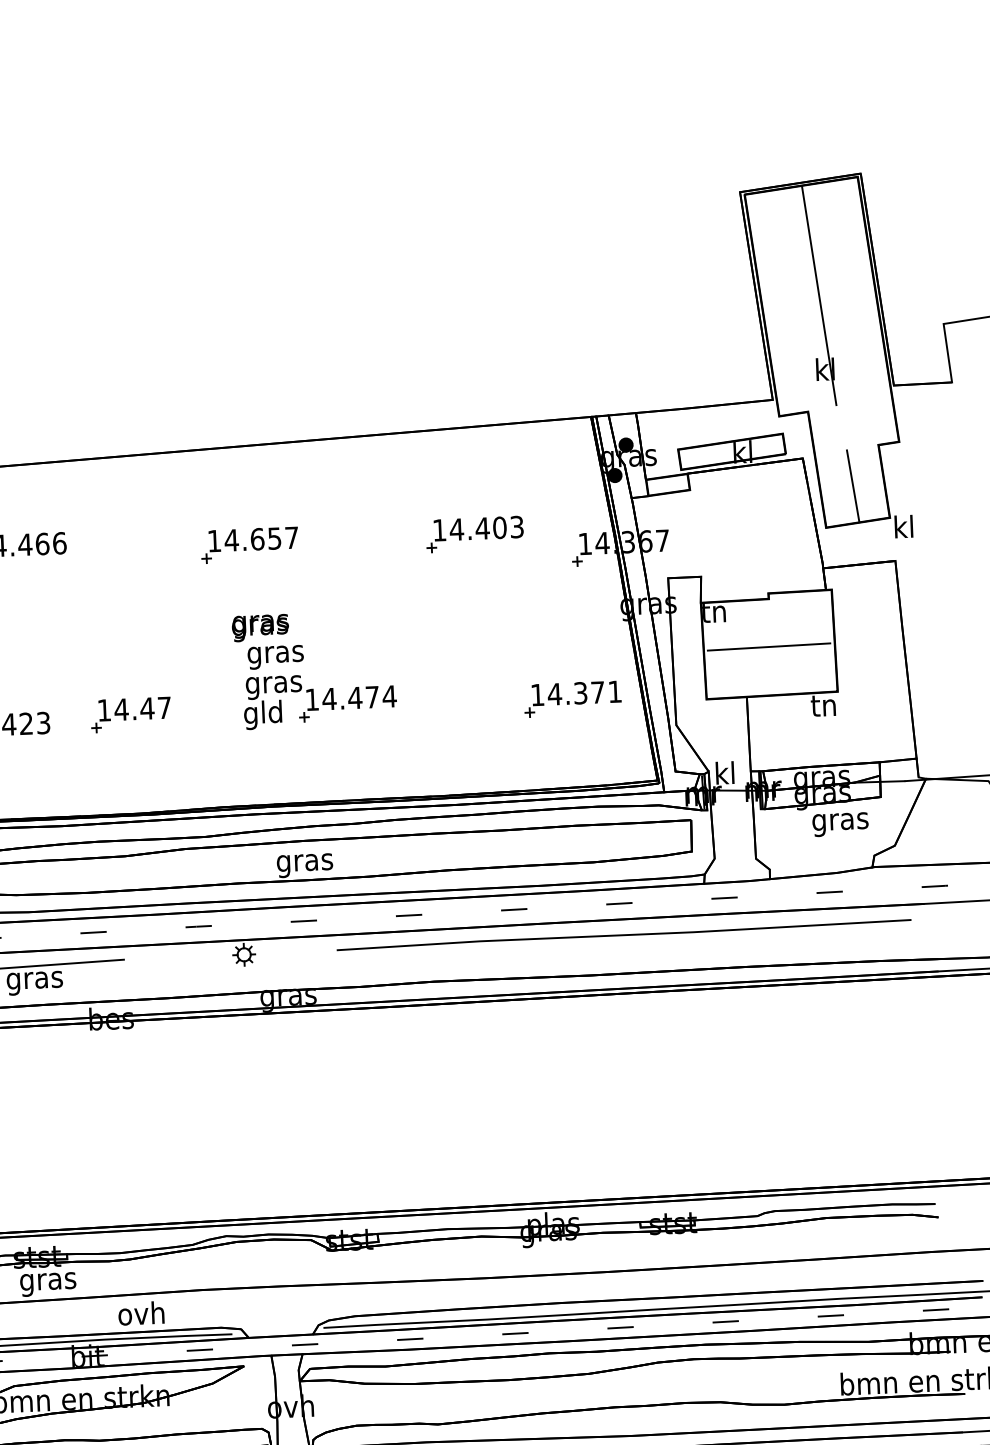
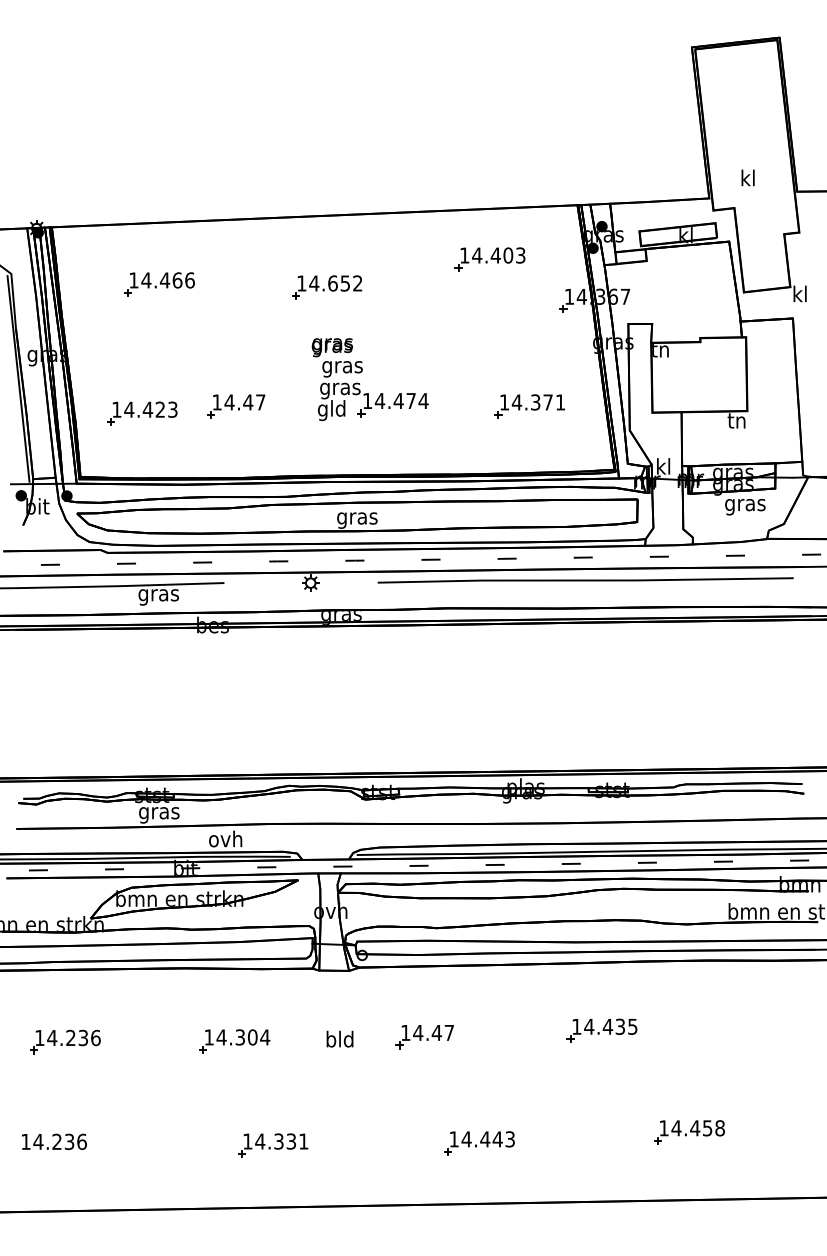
line: (818, 295) -> (745, 124), removed
line: (852, 485) -> (764, 262), removed
part: (474, 534) -> (489, 259), moved
text: (291, 537) -> (357, 283), 14.657 -> 14.652
line: (768, 646) -> (698, 376), removed
part: (572, 699) -> (529, 406), moved

